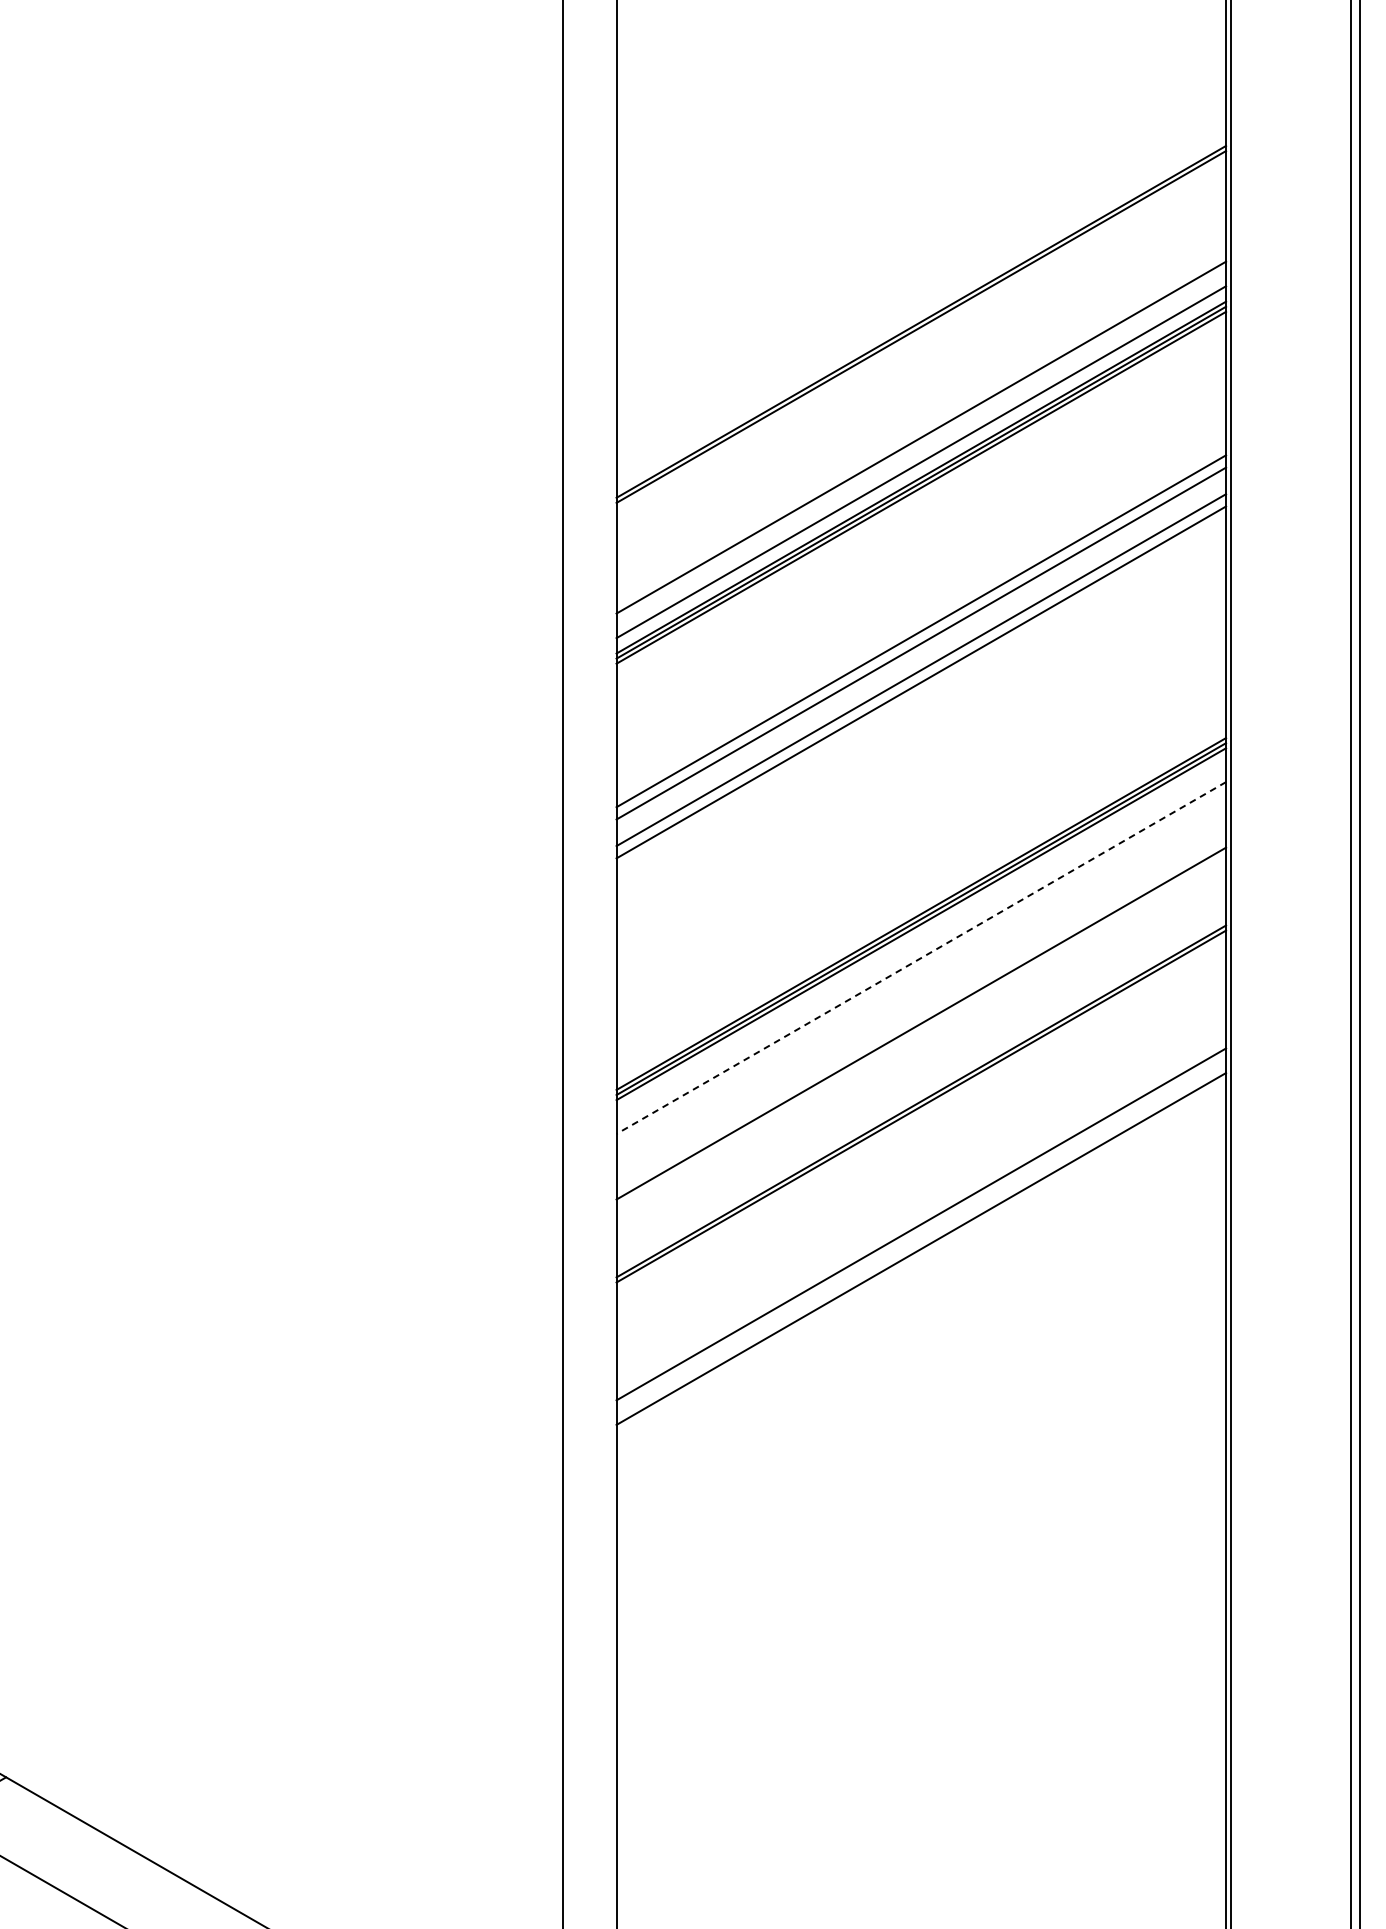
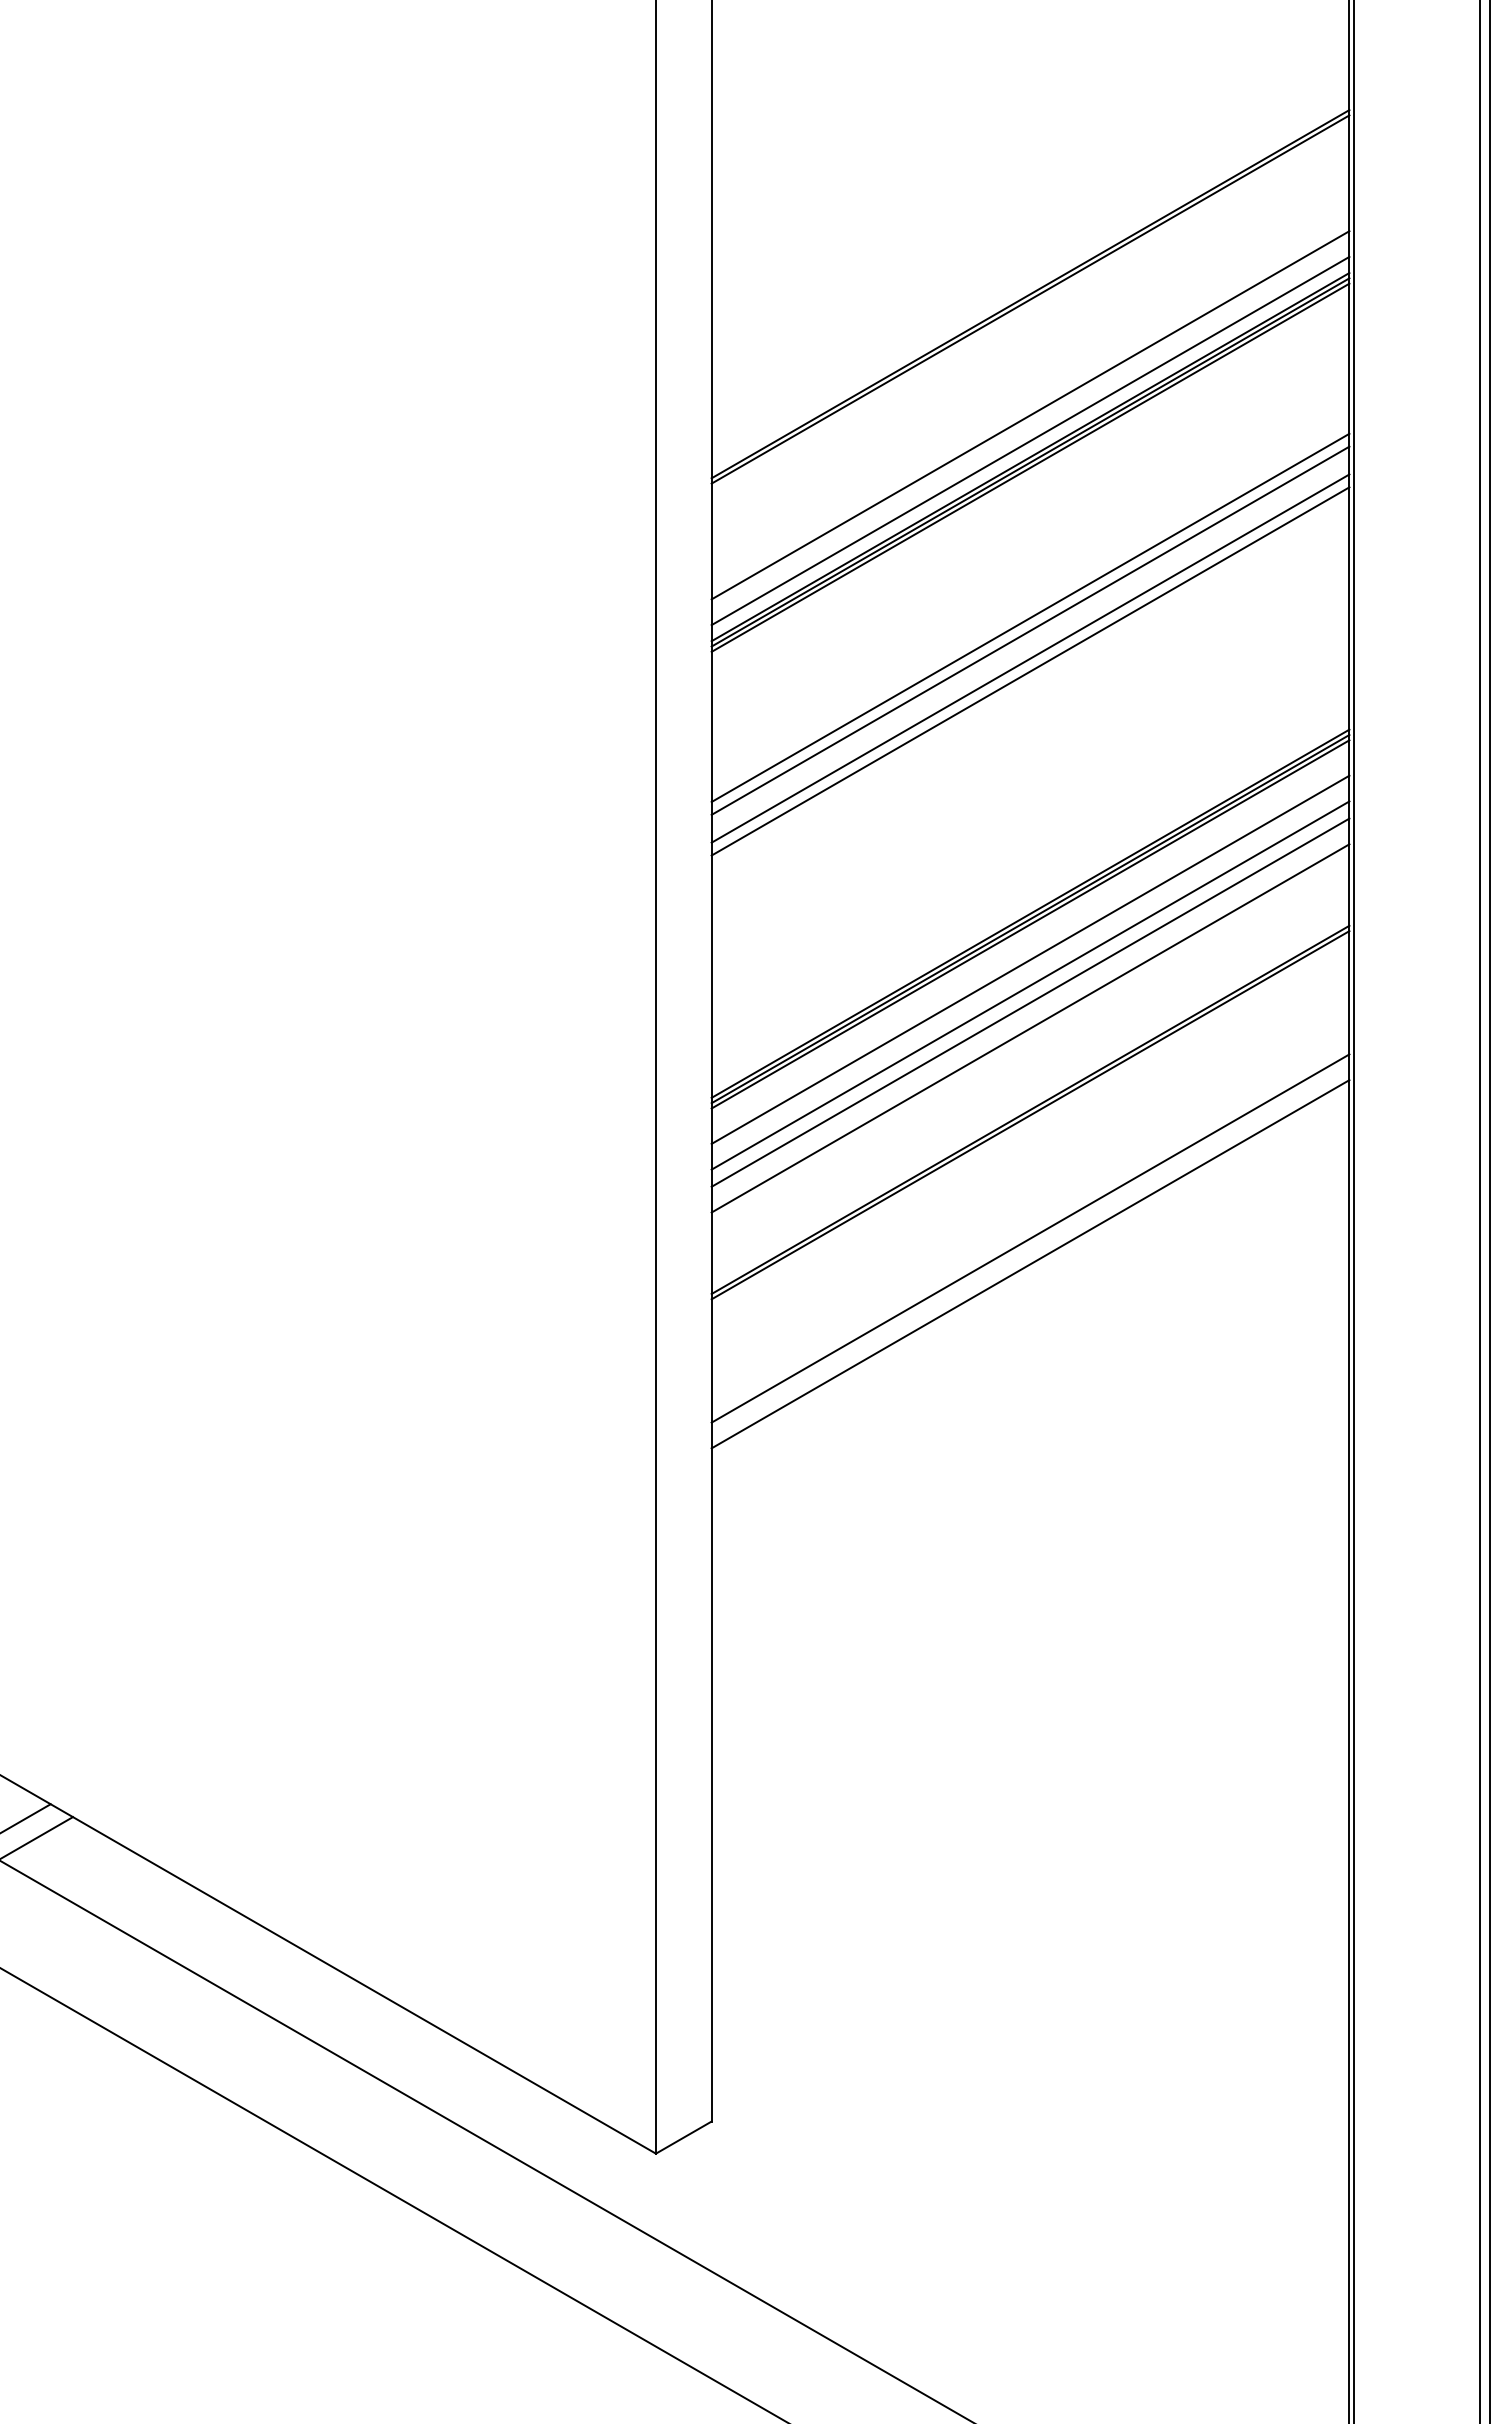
line: (921, 958) -> (1030, 960), dashed -> solid
line: (921, 982) -> (1030, 985), added
line: (921, 998) -> (1030, 1002), added

